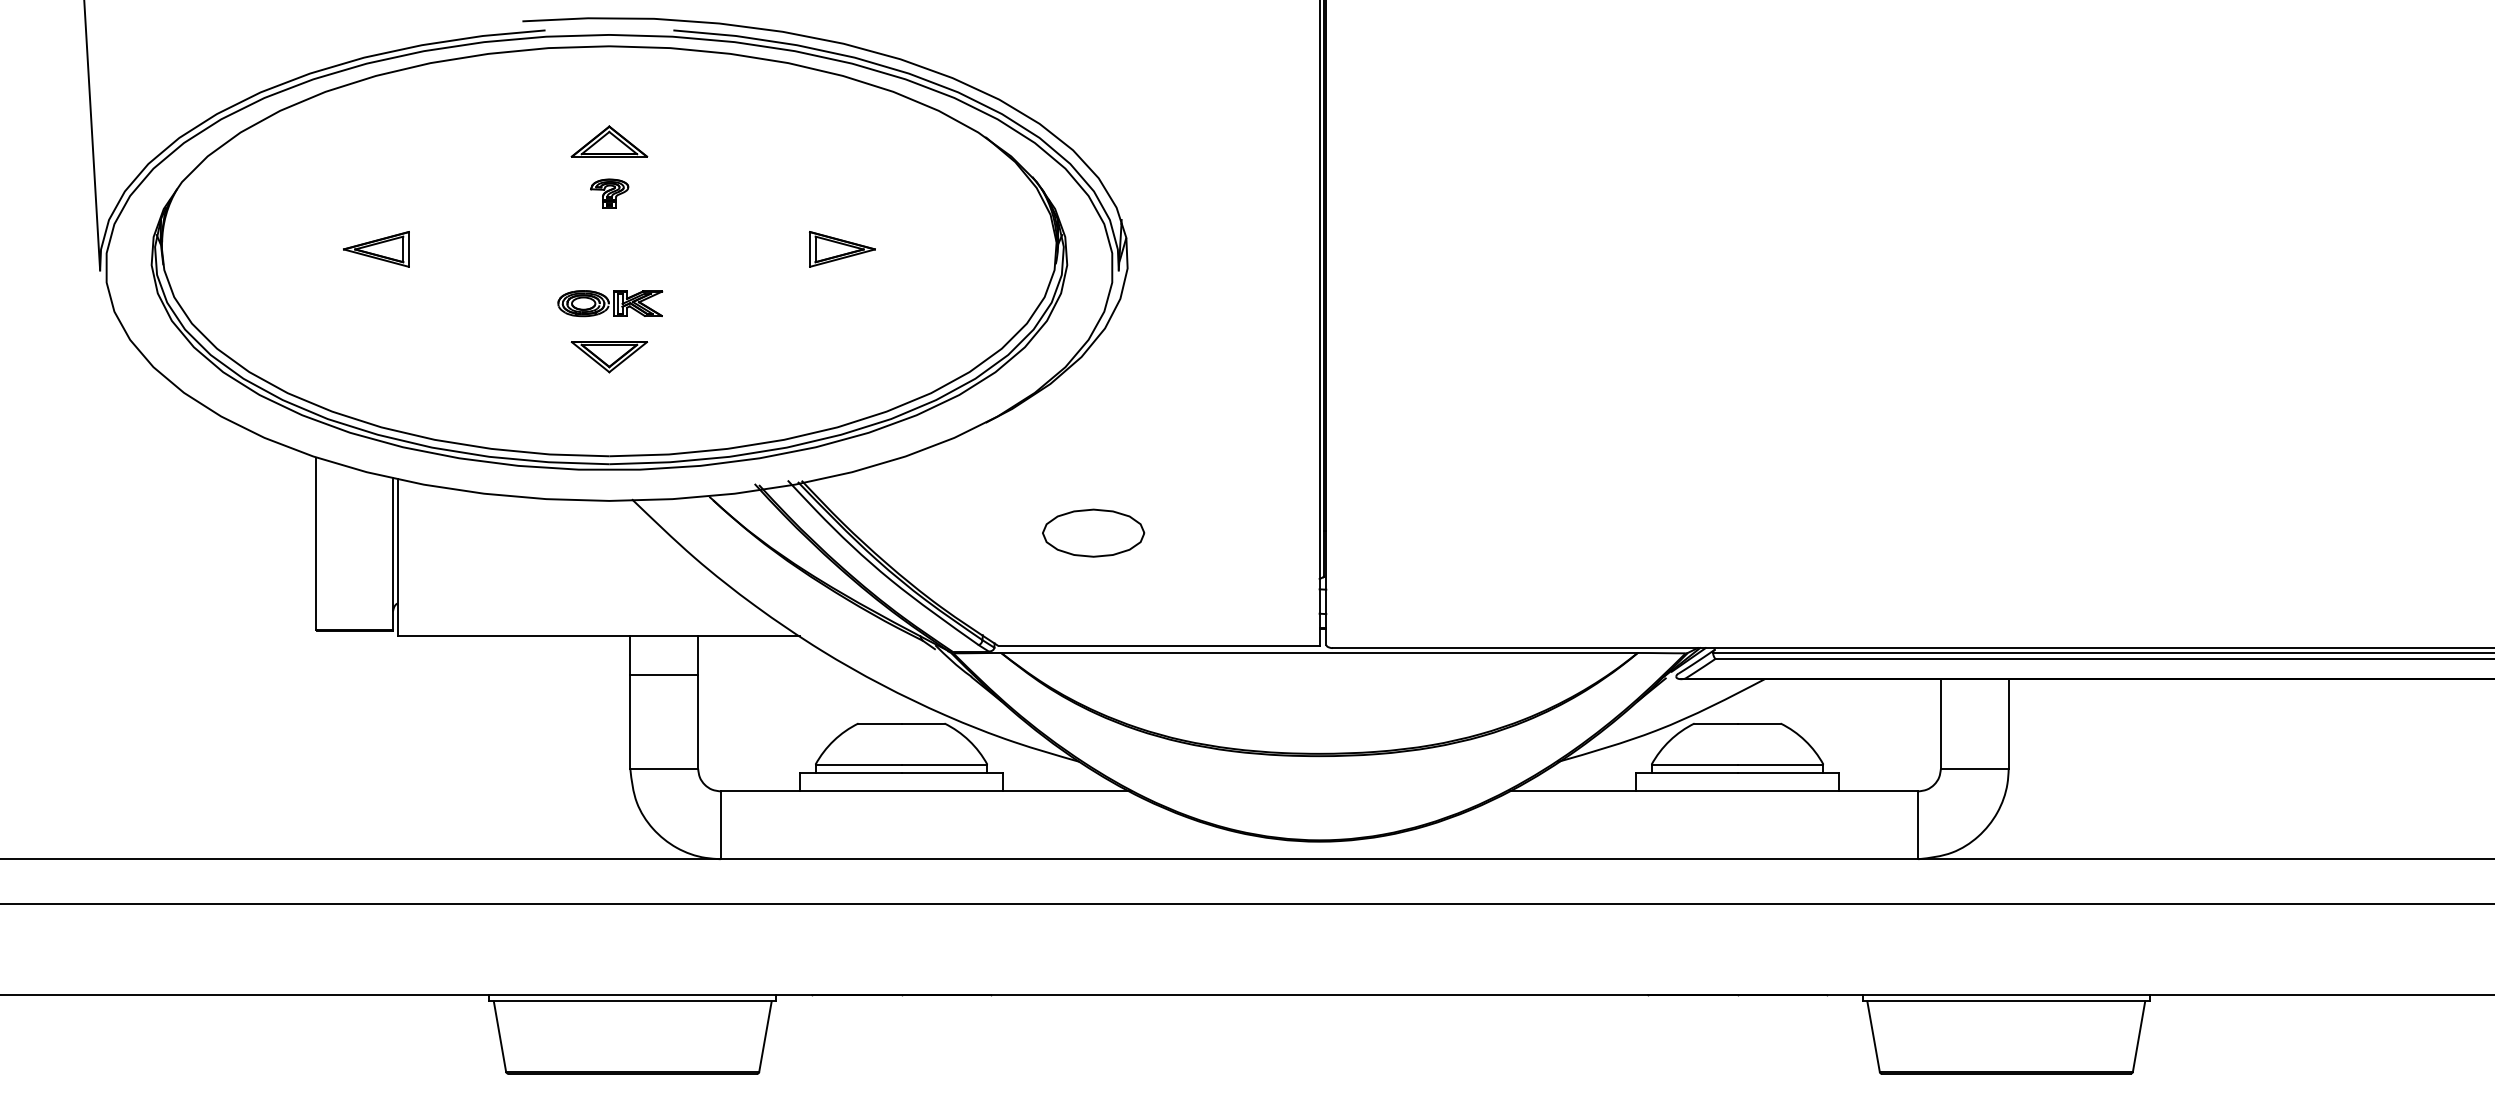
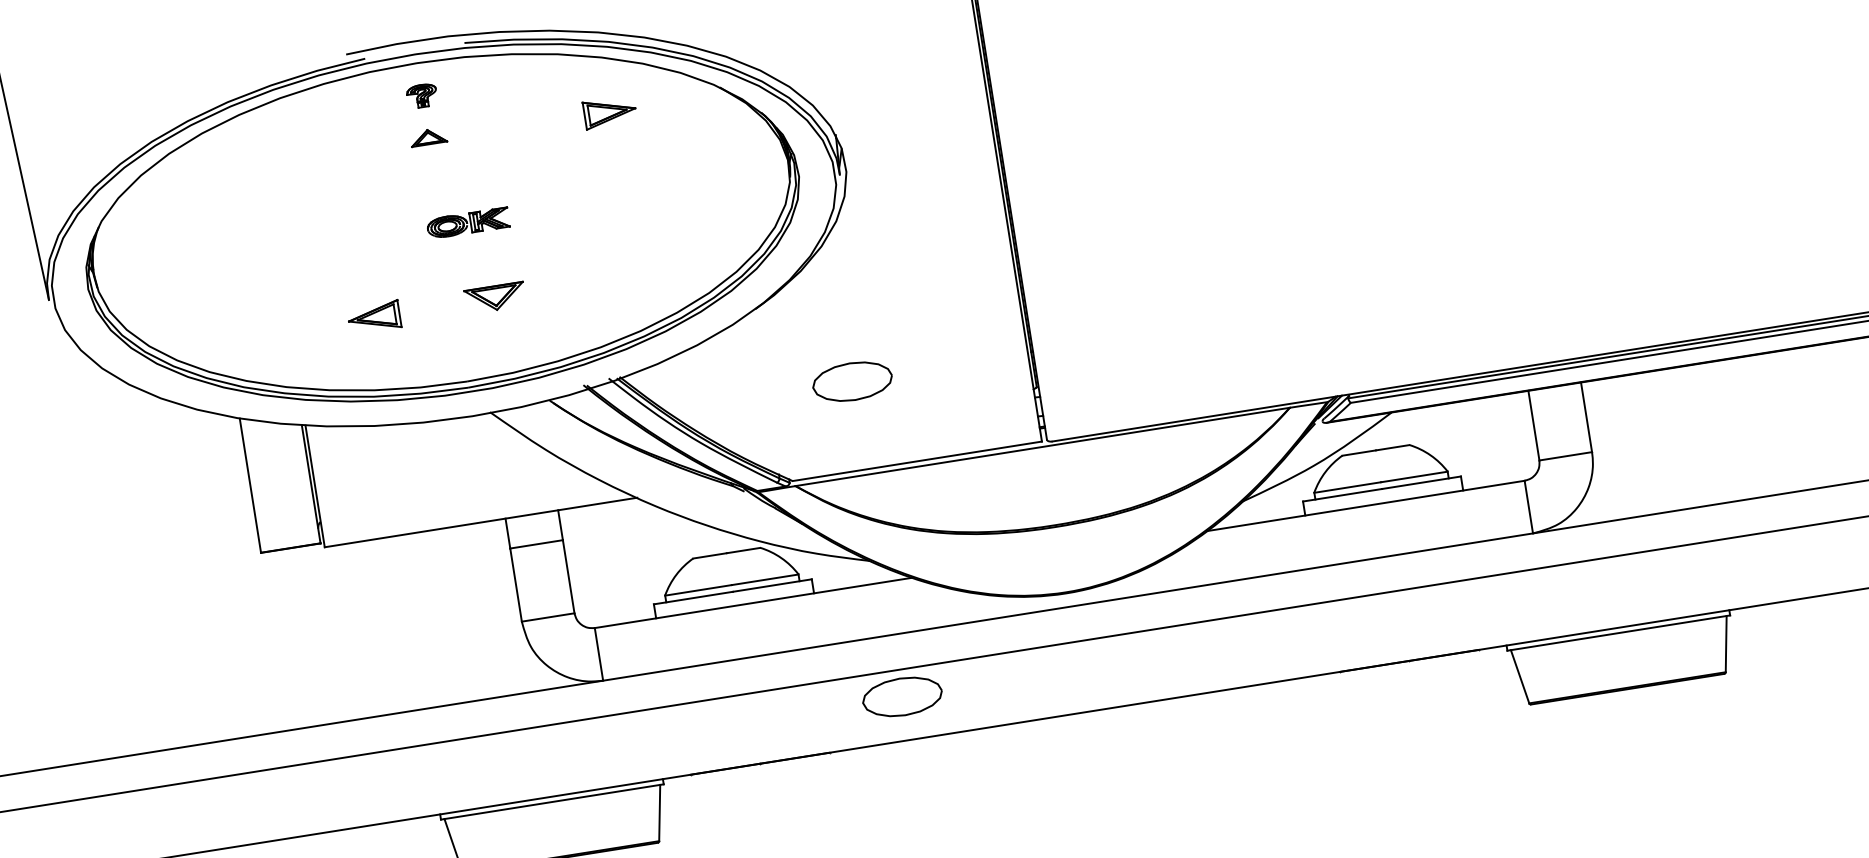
part: (609, 141) -> (428, 137), size x0.6
part: (609, 193) -> (422, 95), moved
part: (376, 249) -> (374, 317), moved
part: (842, 249) -> (610, 112), moved
part: (610, 303) -> (468, 223), moved
part: (608, 357) -> (494, 298), moved
part: (1093, 938) -> (902, 696), added

